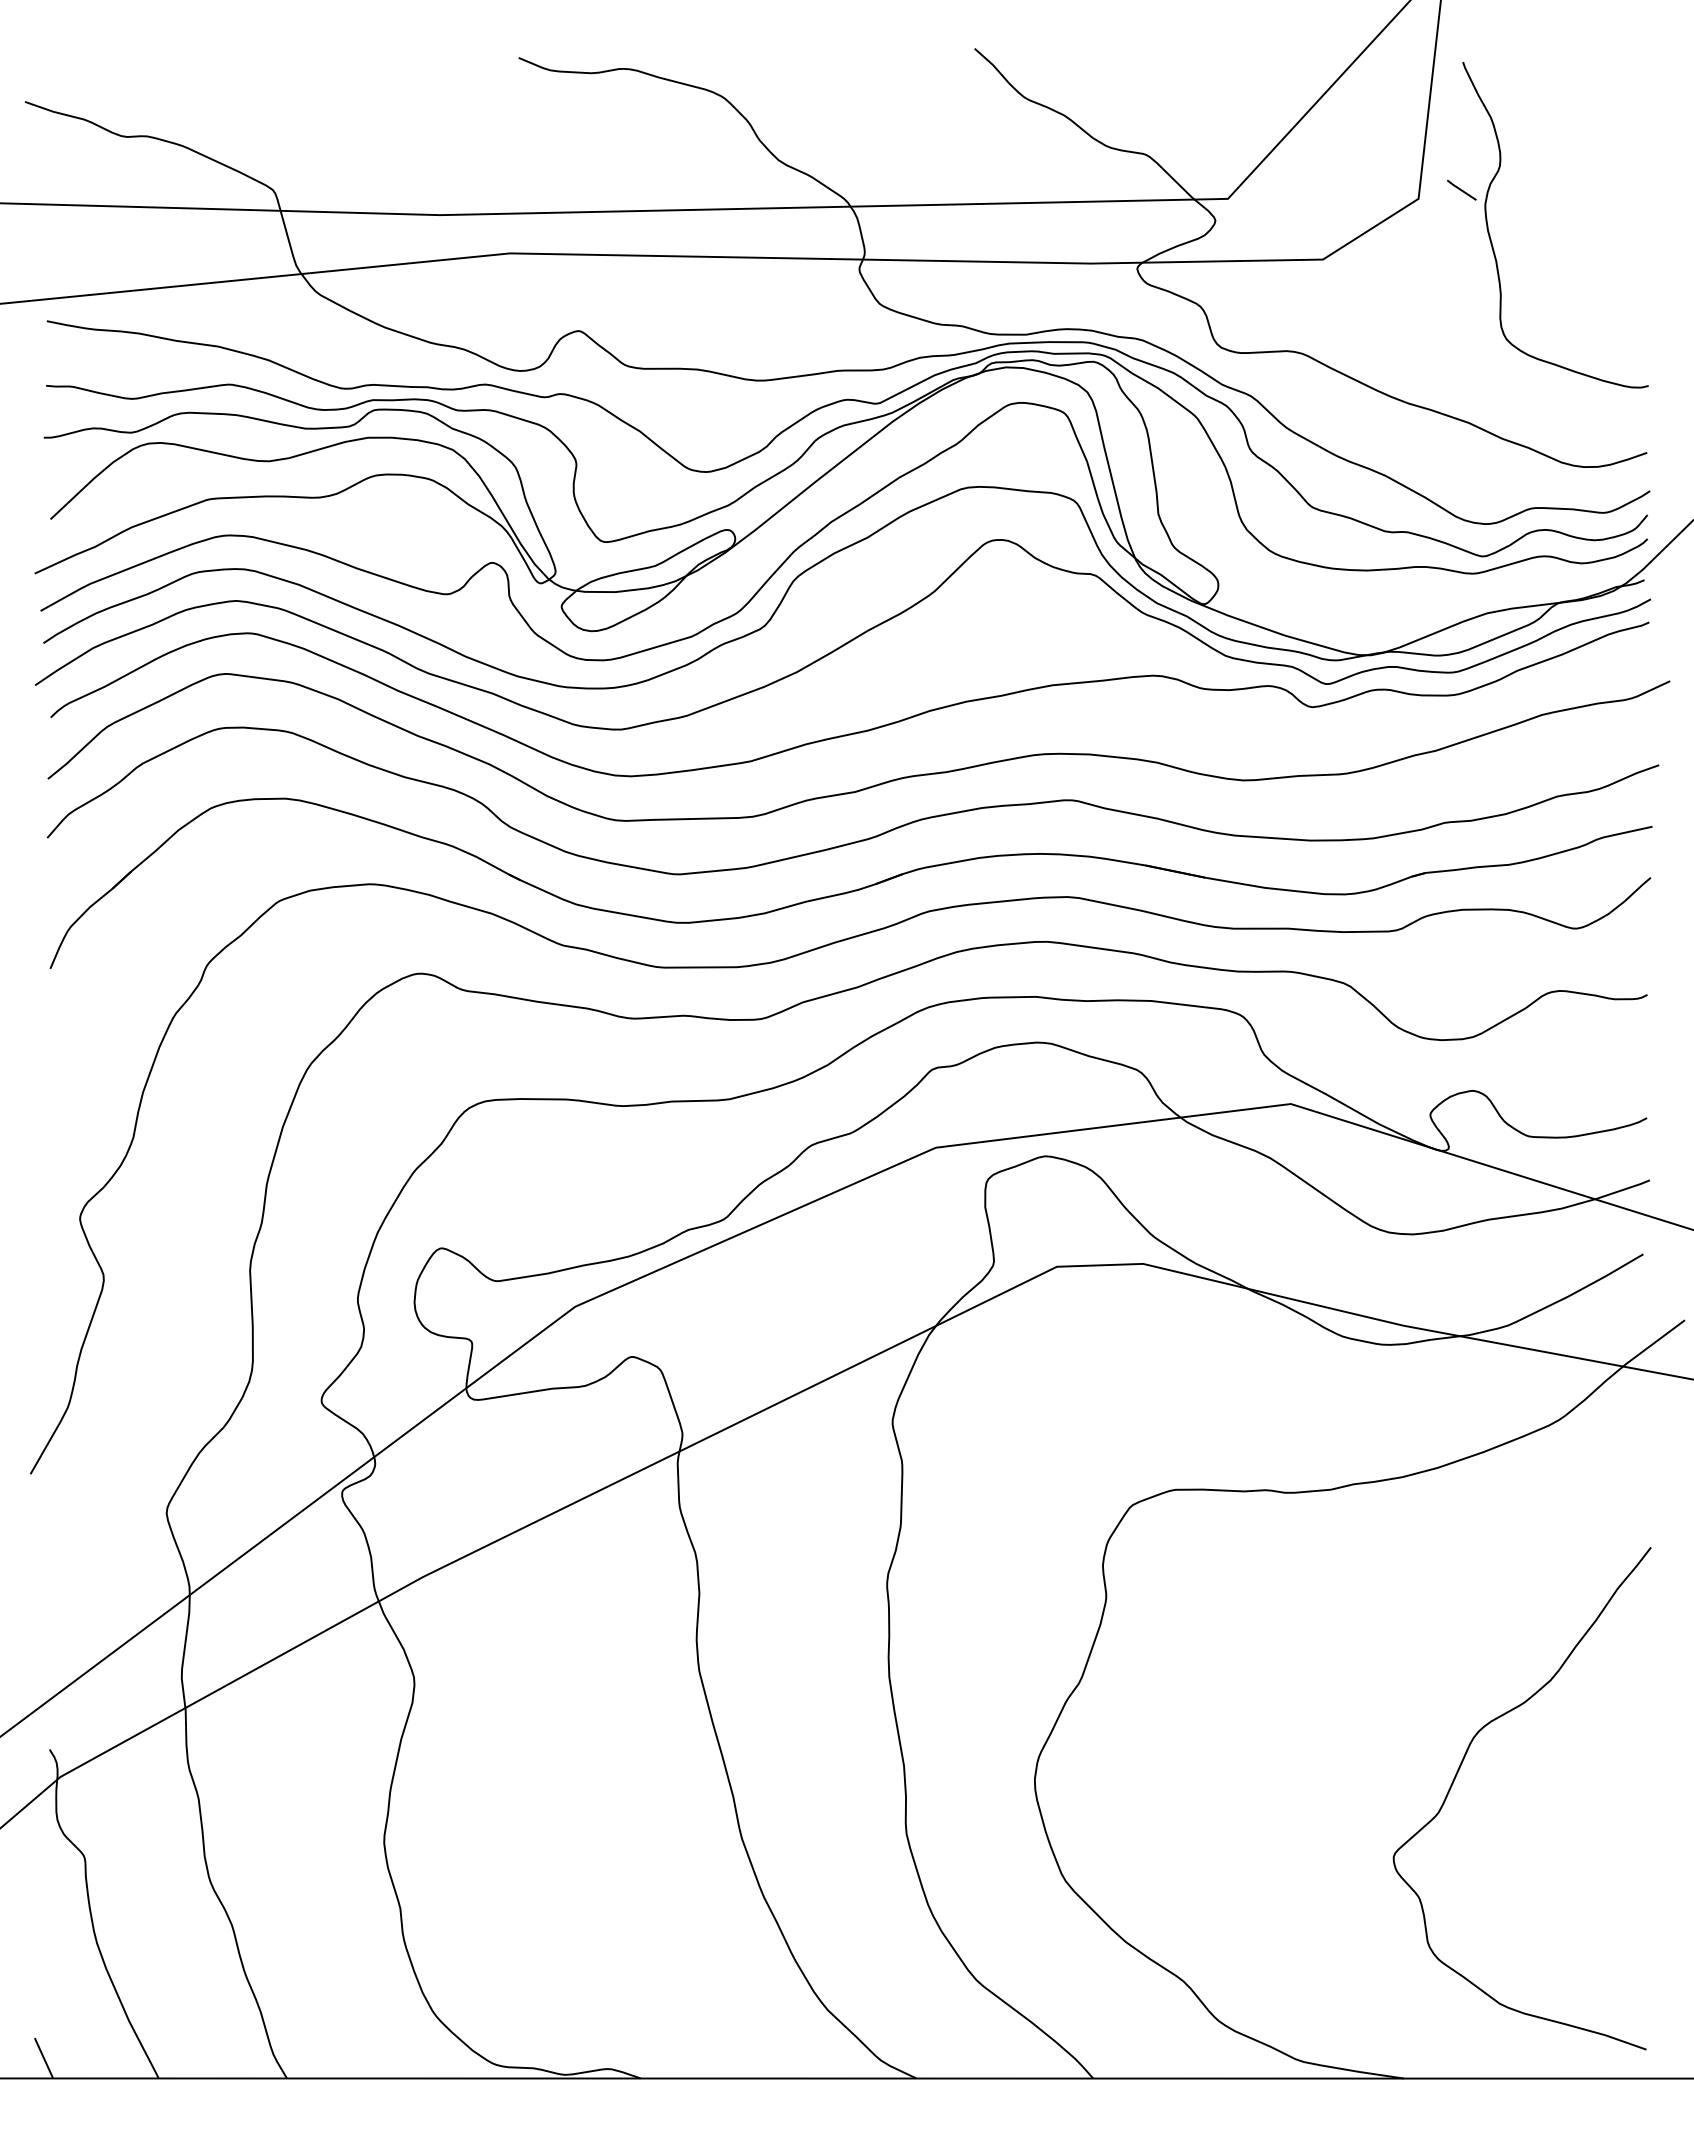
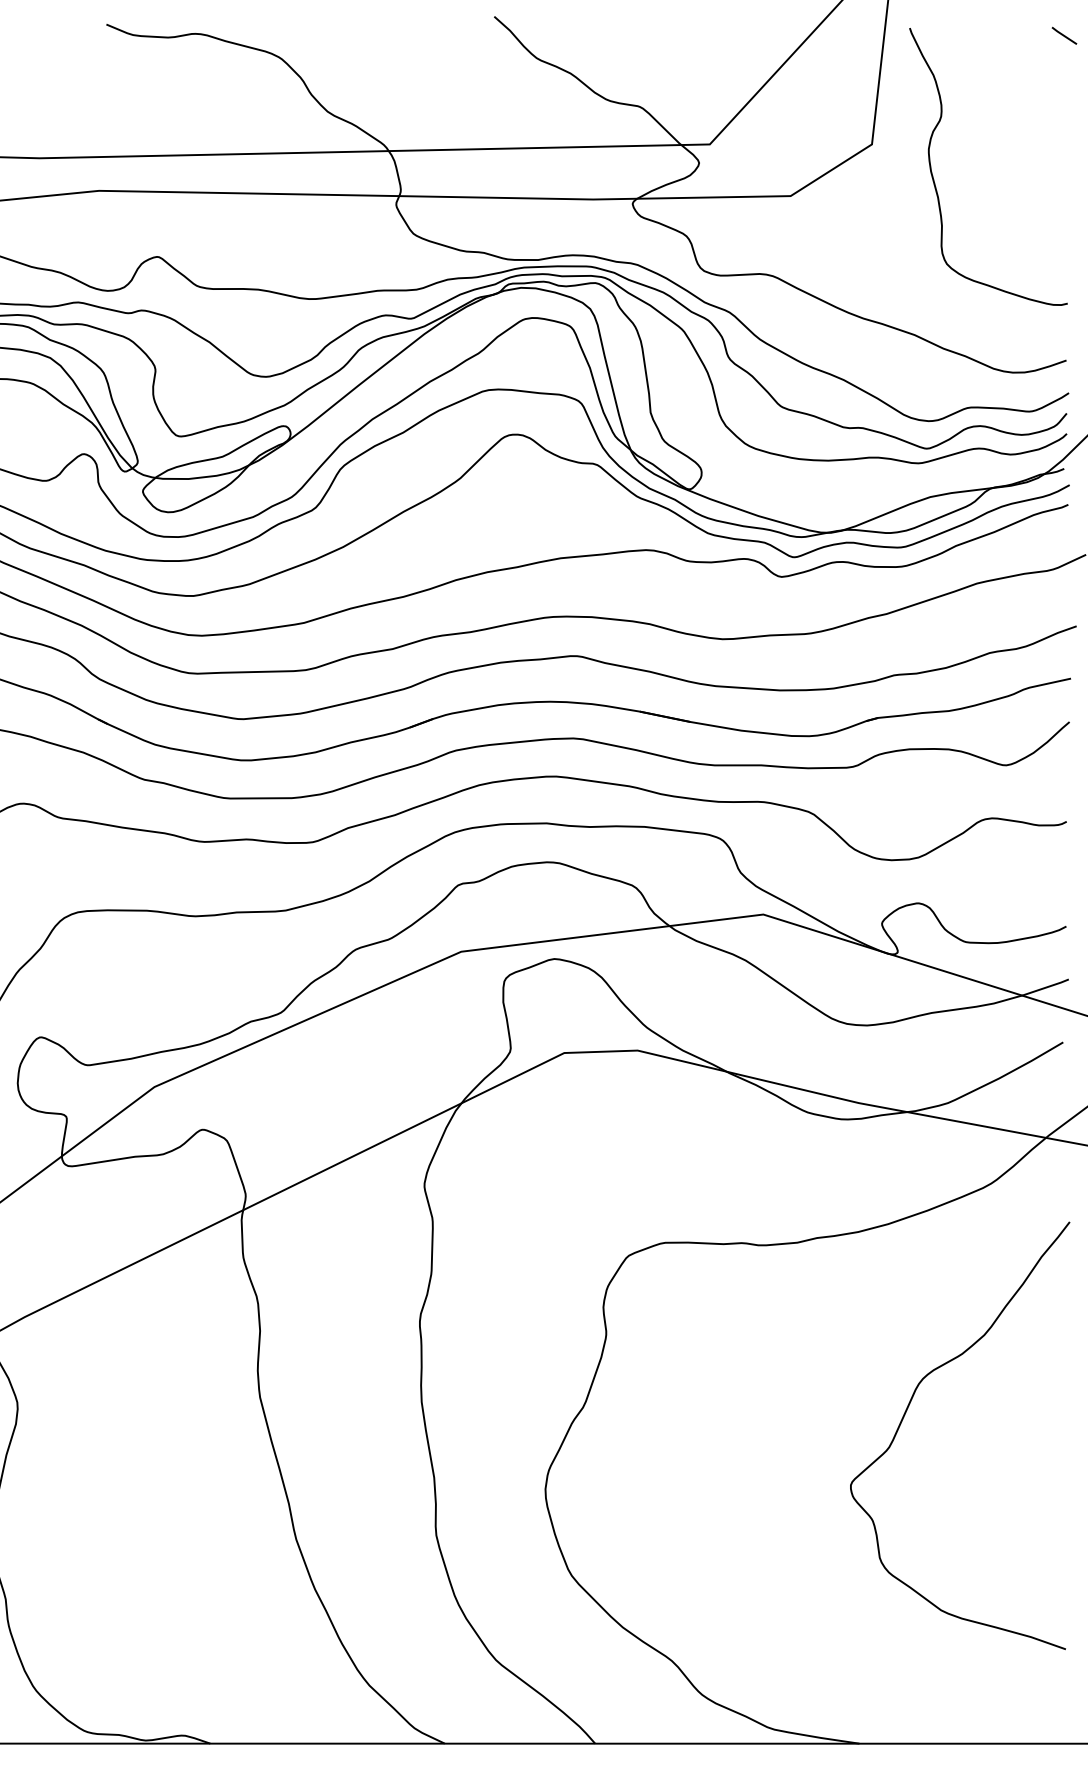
line: (1461, 189) -> (1064, 35), moved
curve: (1460, 1768) -> (907, 1410), moved

